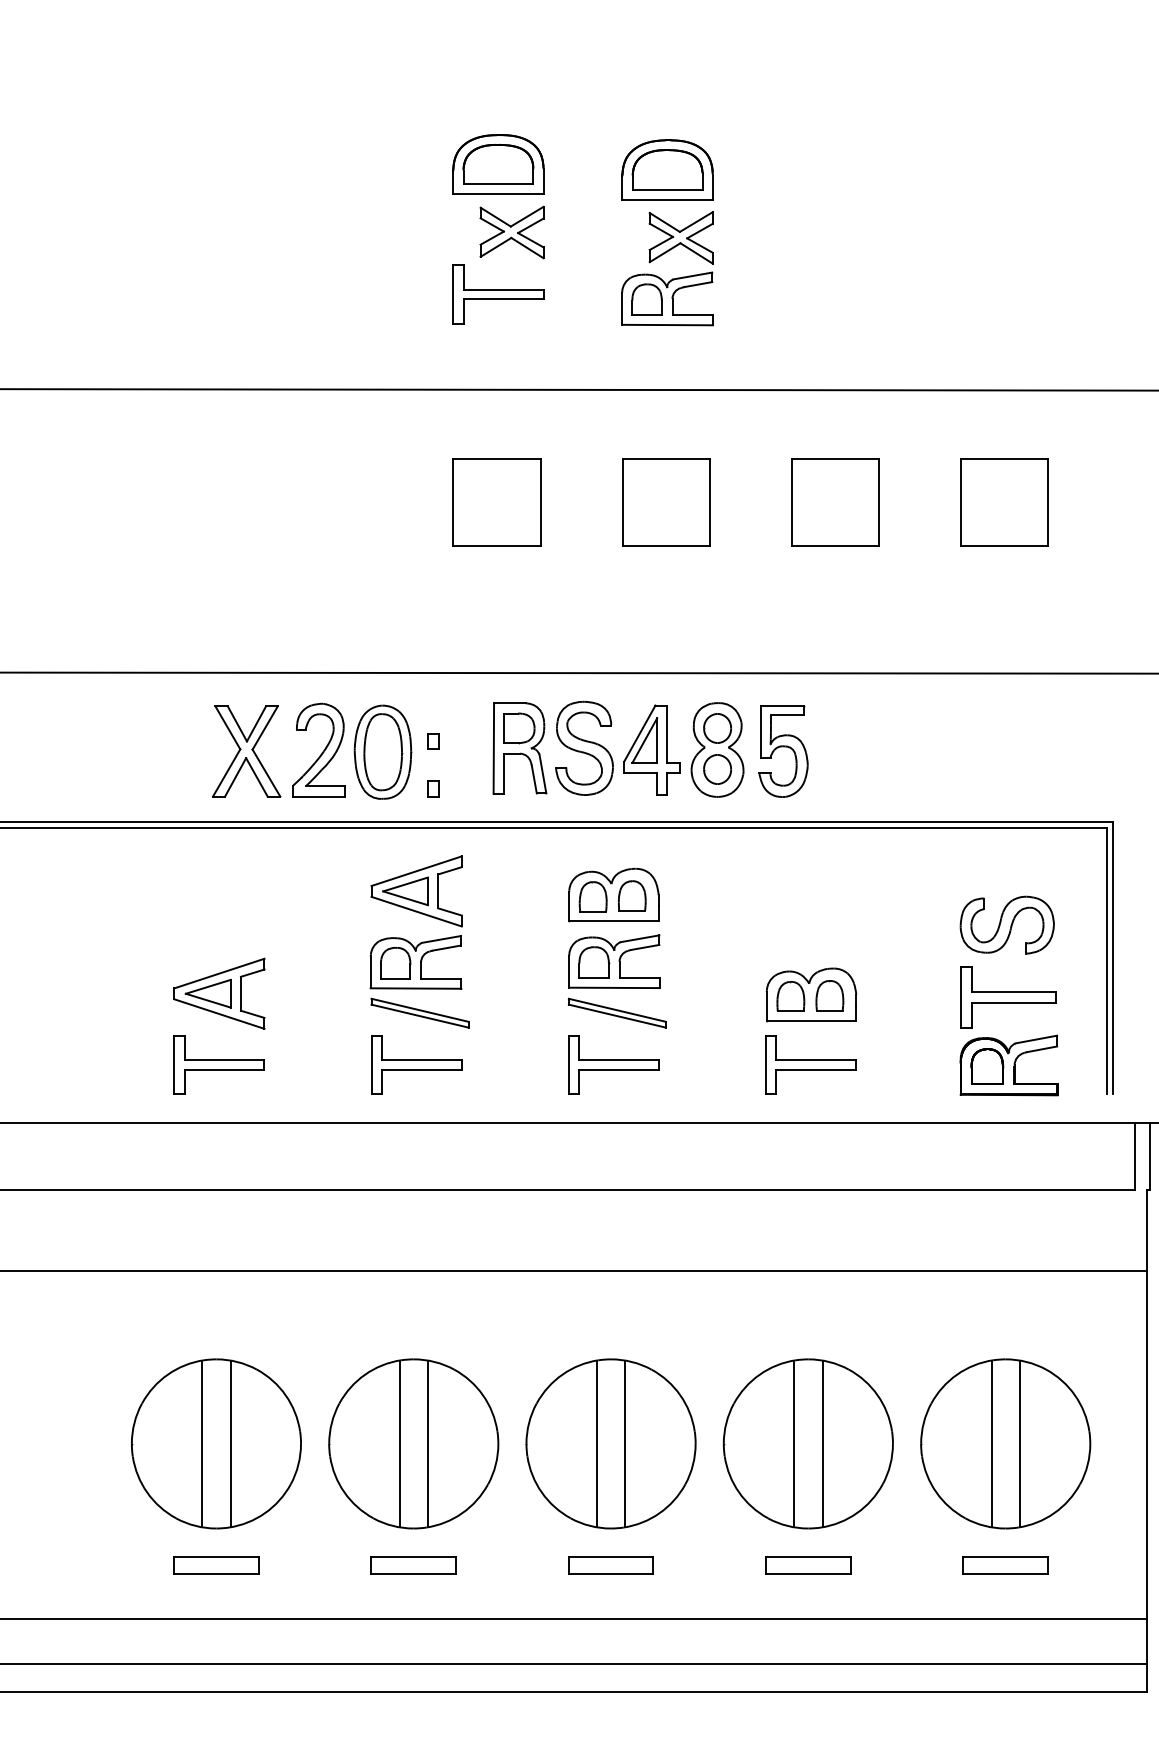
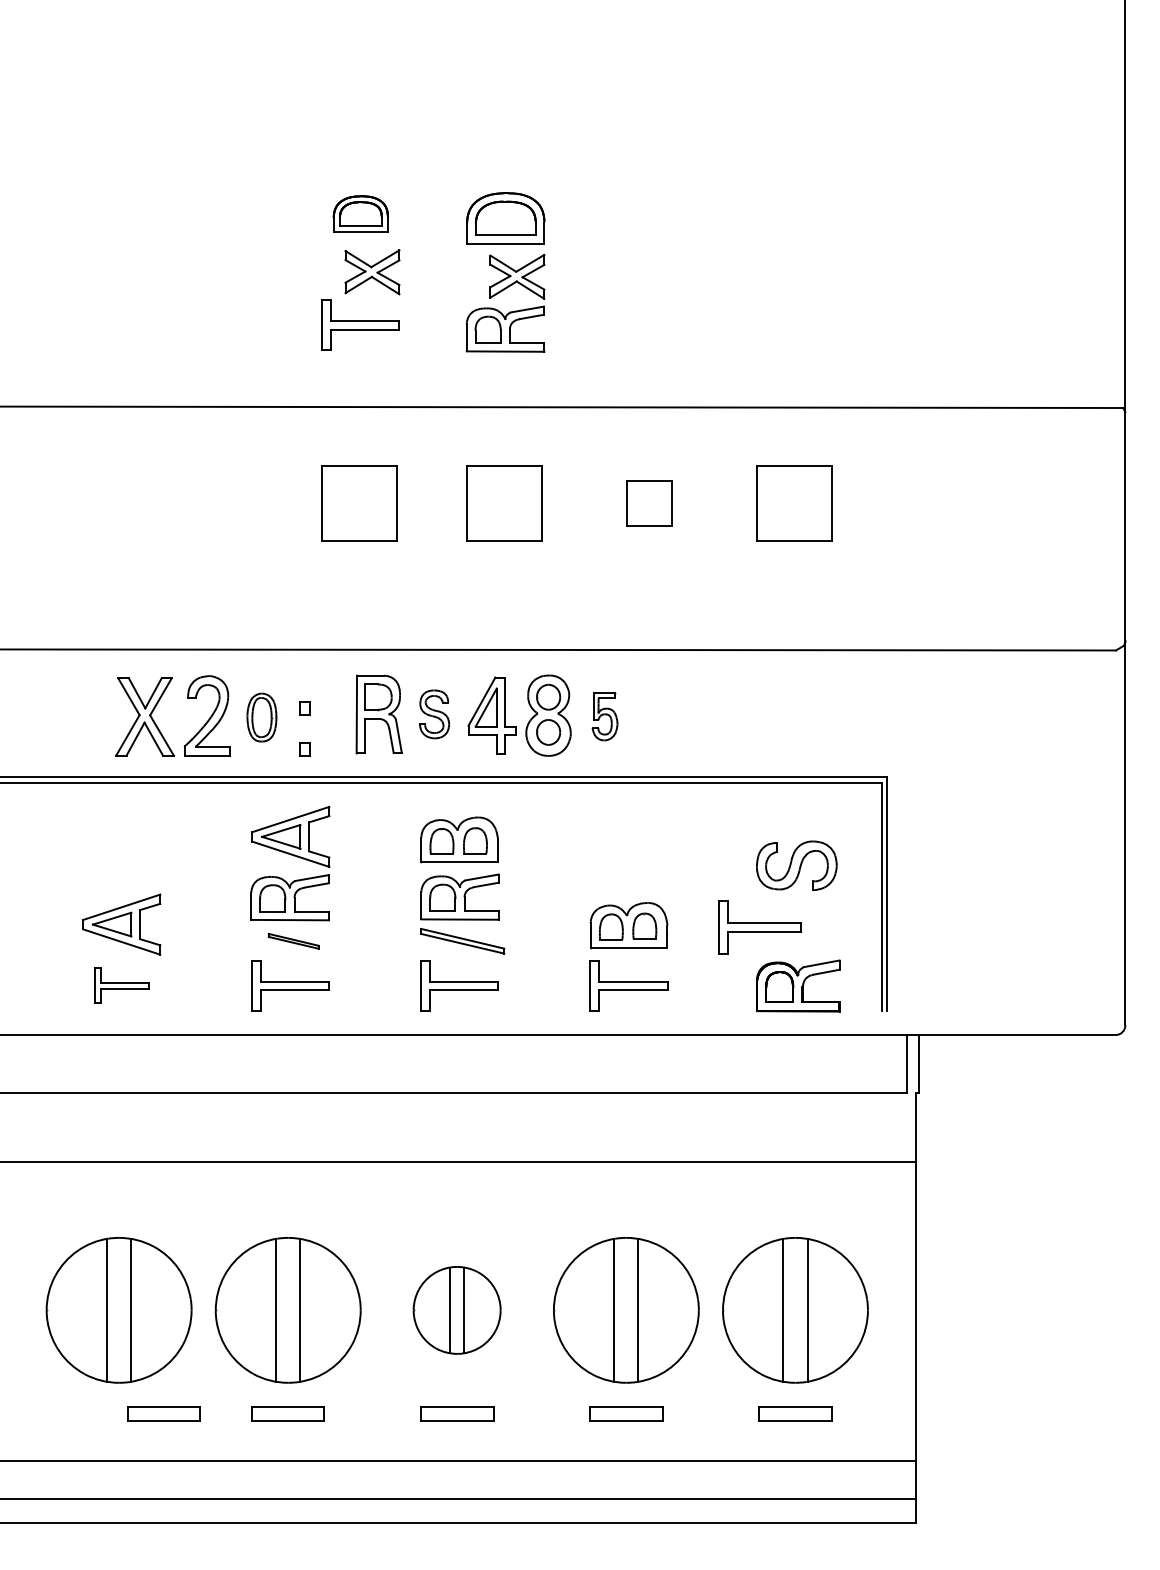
part: (498, 163) -> (360, 213), size x0.7
part: (835, 502) -> (649, 503), size x0.6
part: (584, 748) -> (434, 714), size x0.6
part: (782, 750) -> (604, 716), size x0.6
part: (382, 752) -> (261, 717), size x0.6
part: (1008, 997) -> (759, 927), moved
part: (419, 1013) -> (293, 941), size x0.6
part: (219, 1064) -> (121, 985), size x0.7
part: (610, 1444) -> (456, 1310), size x0.6
part: (215, 1564) -> (163, 1413), moved

